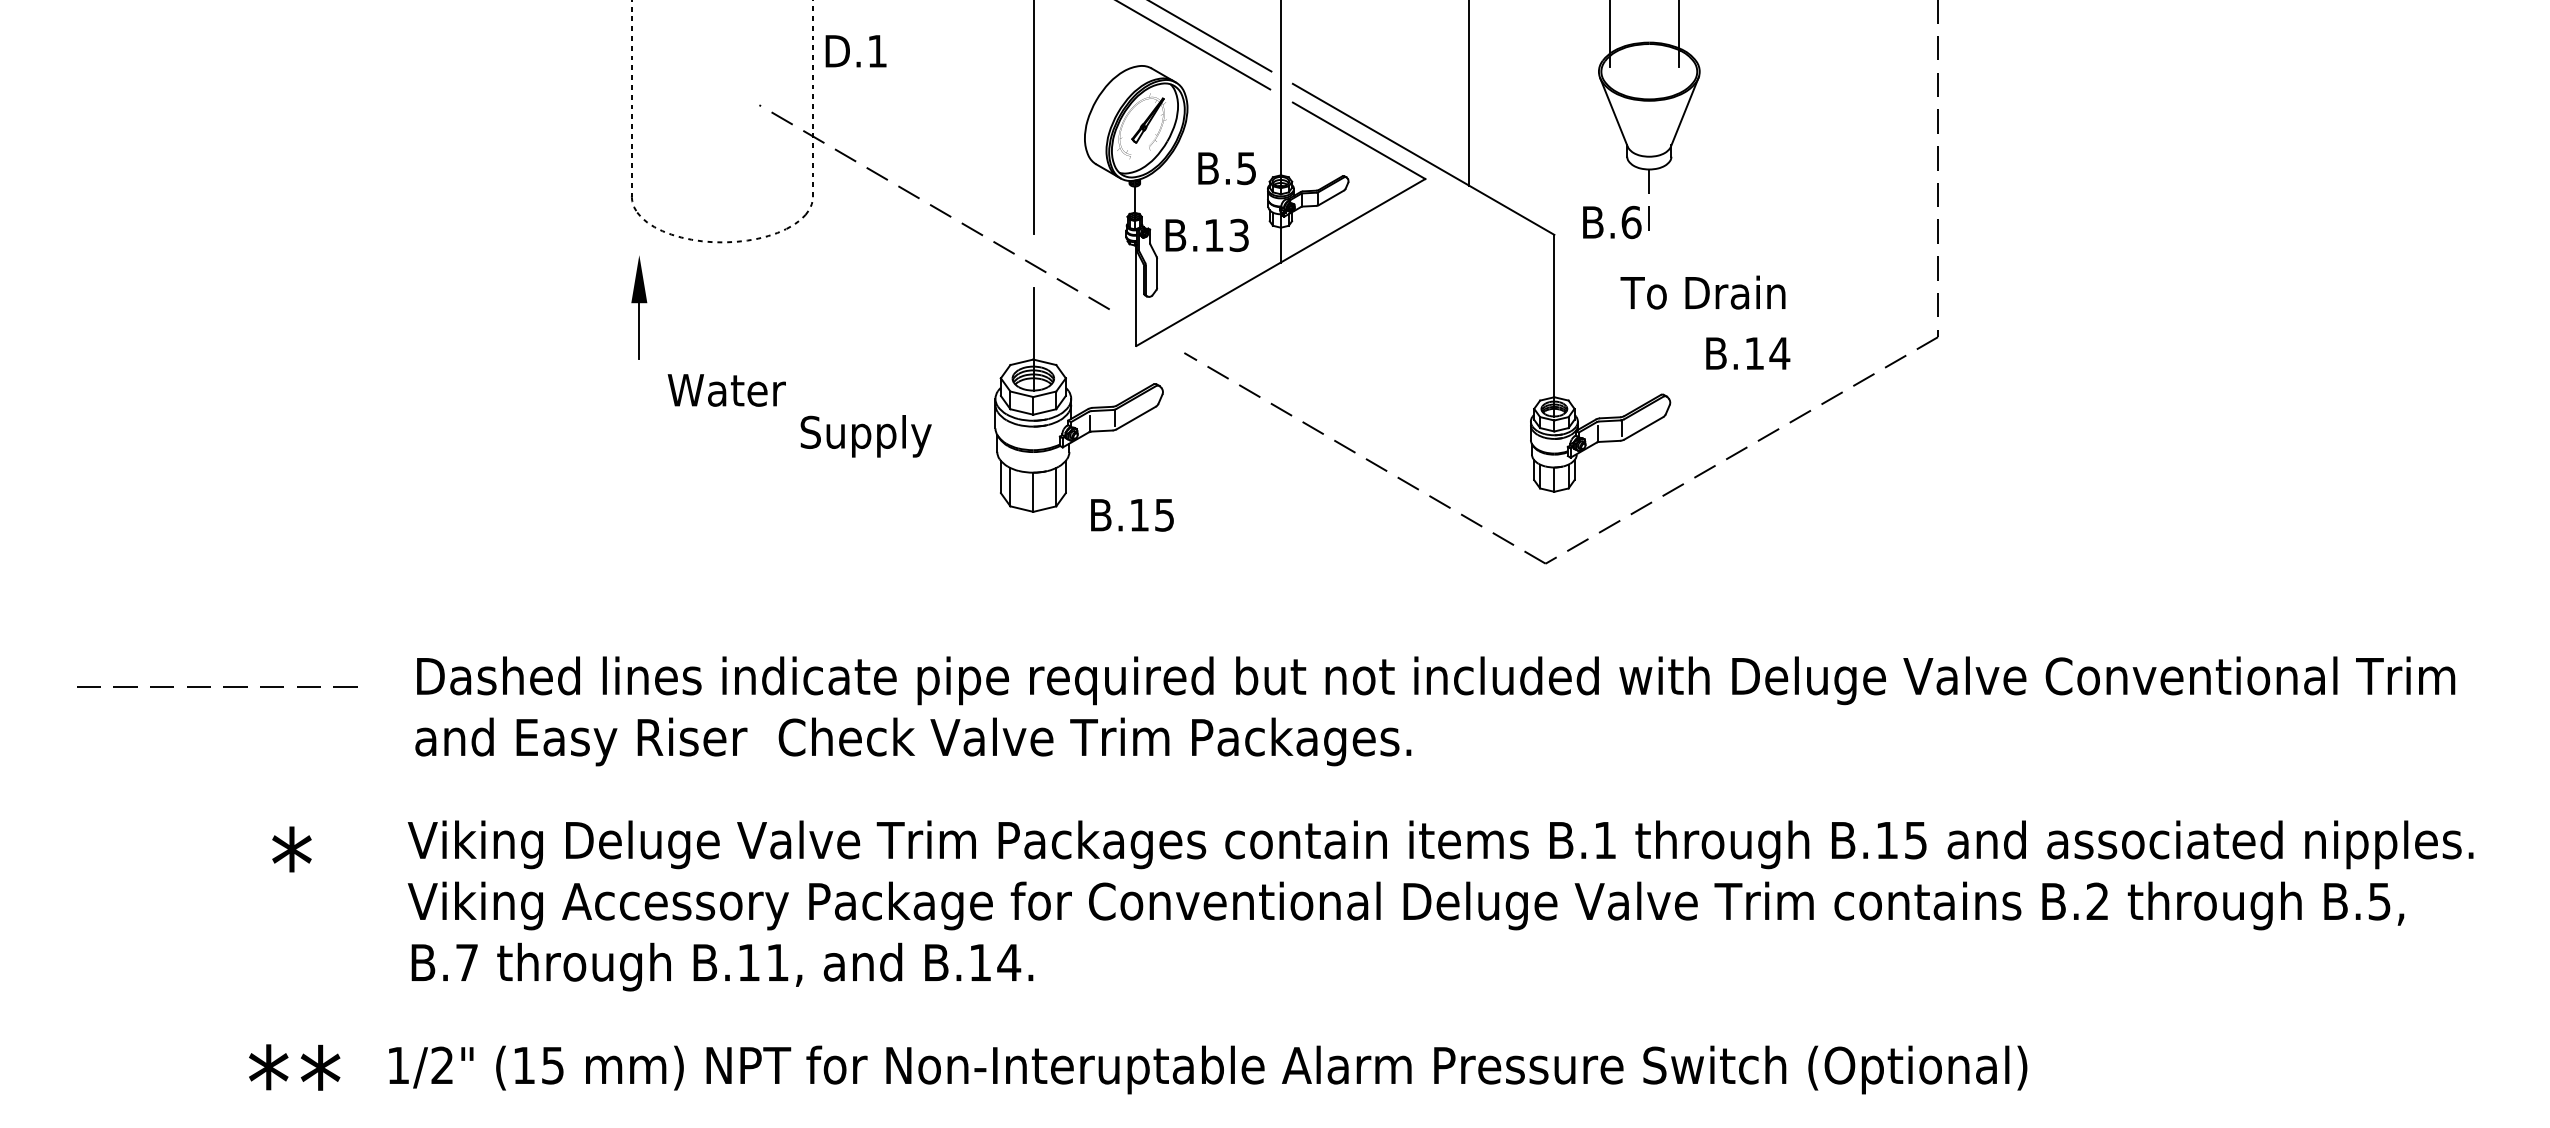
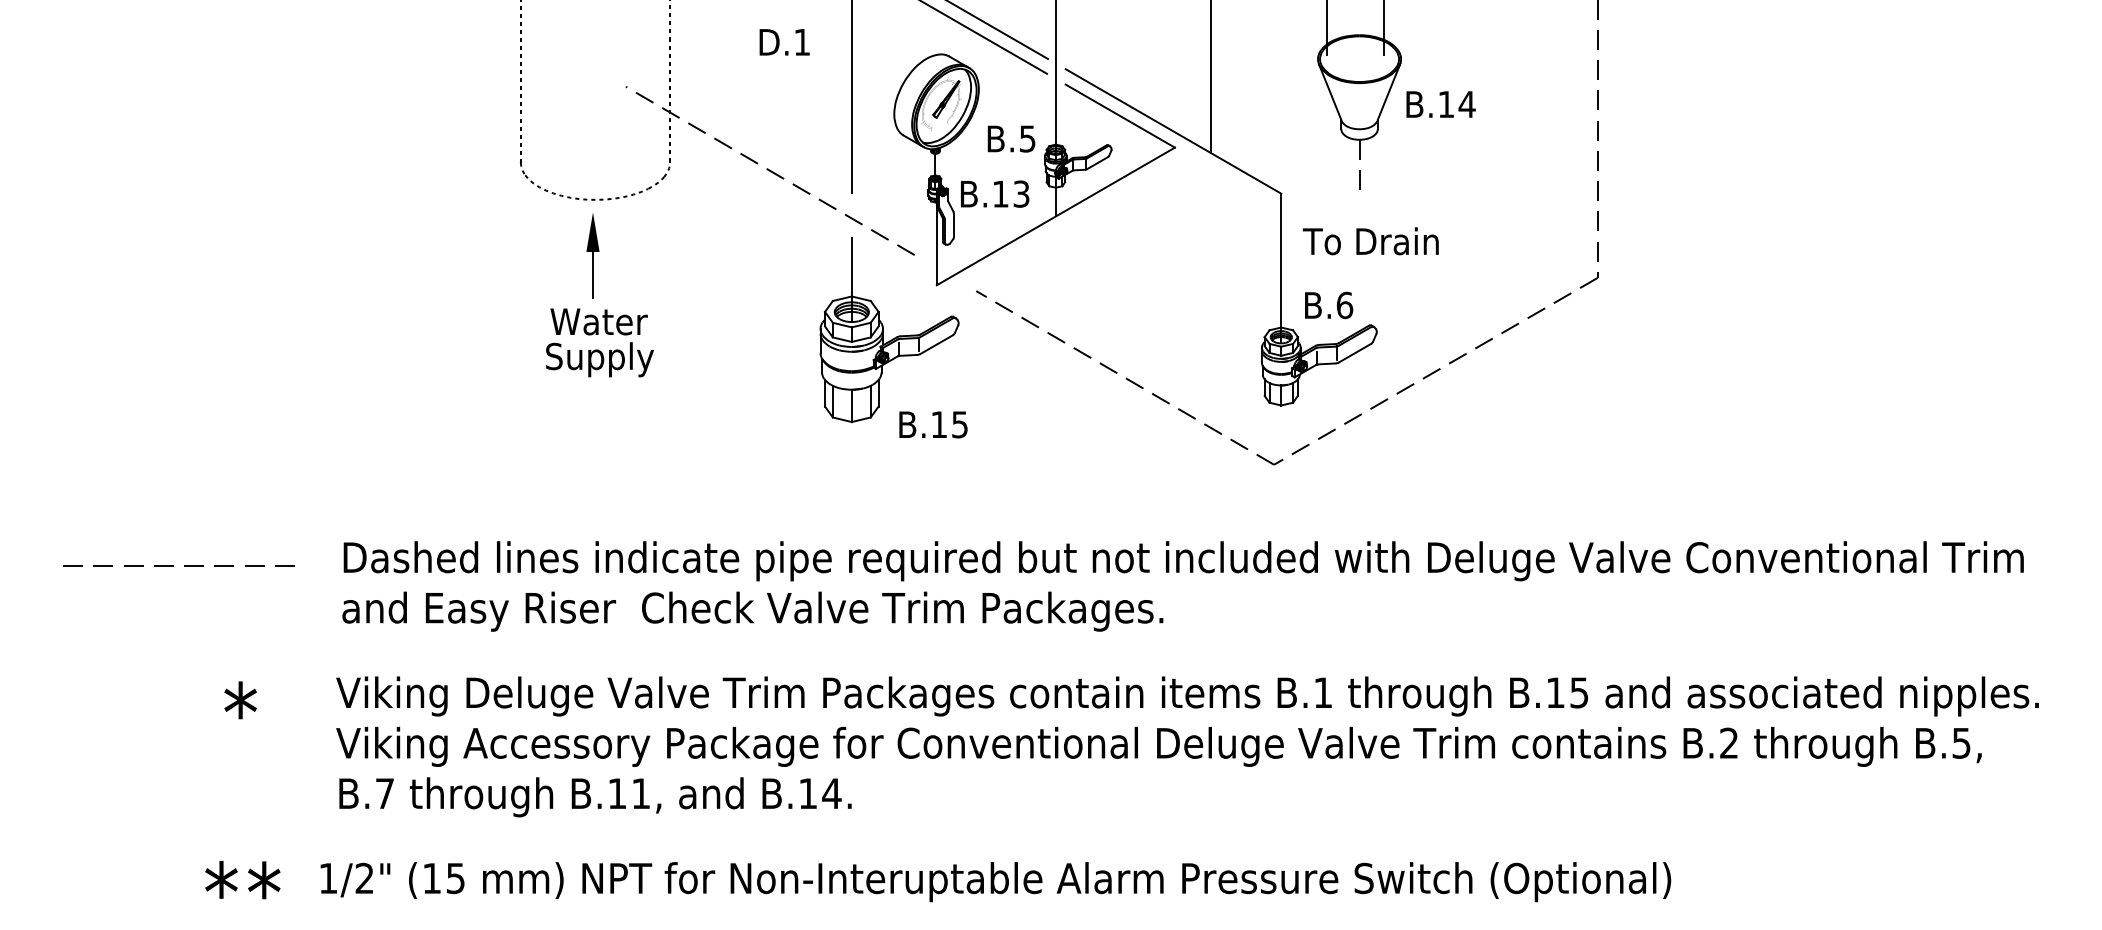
text: (855, 51) -> (784, 42), moved
text: (1612, 222) -> (1329, 305), moved
text: (1702, 292) -> (1370, 241), moved
part: (638, 307) -> (592, 255), moved
text: (1747, 353) -> (1440, 104), moved
text: (865, 436) -> (599, 359), moved

